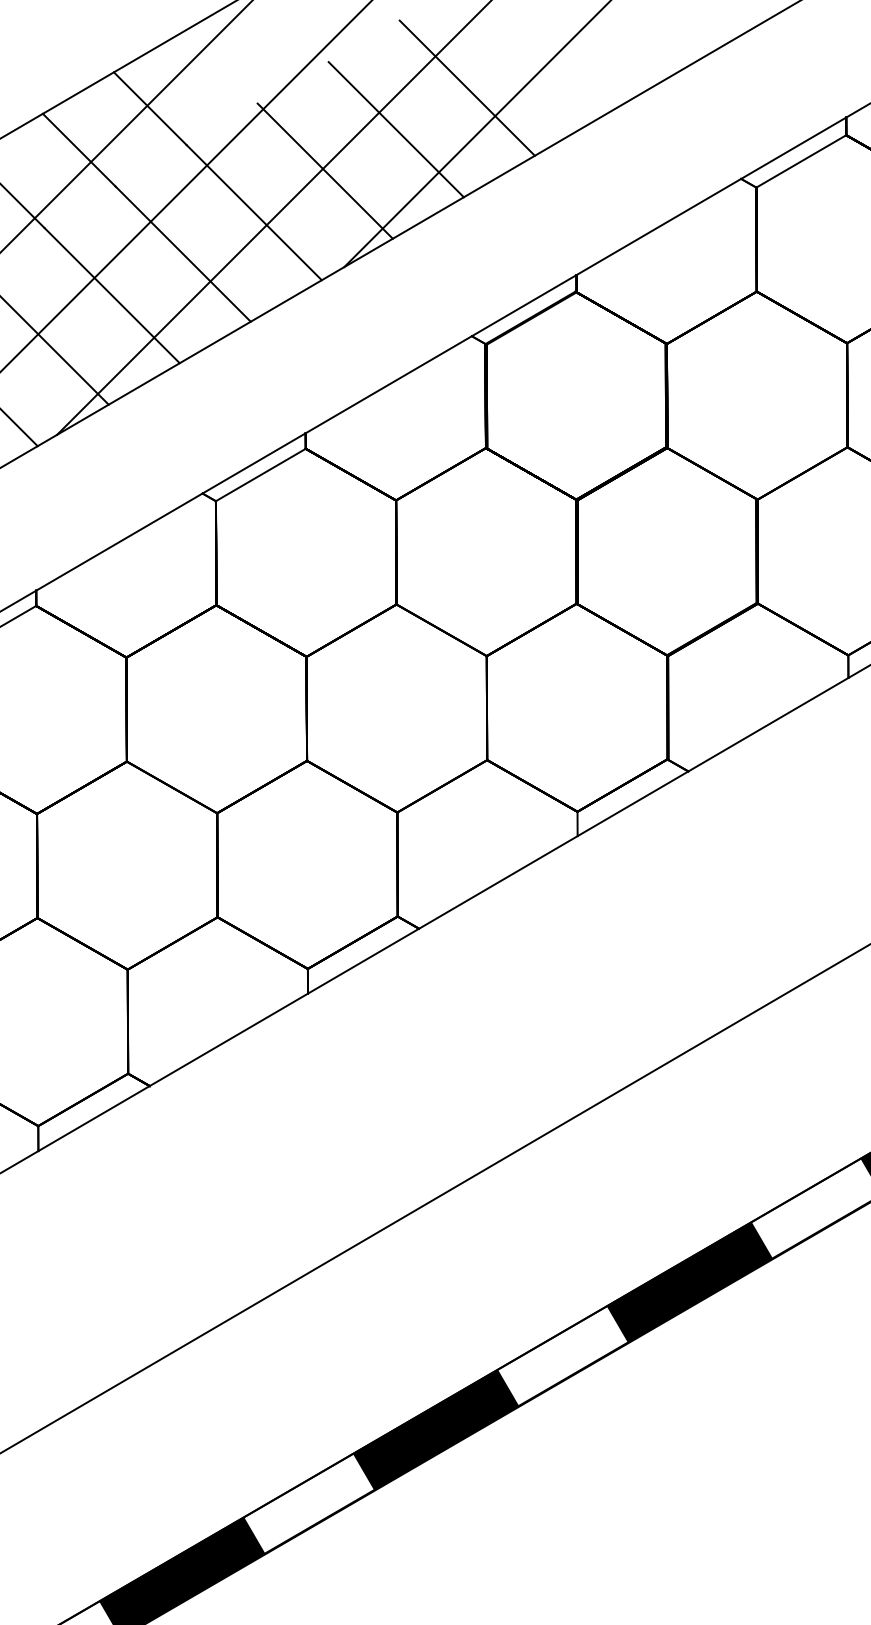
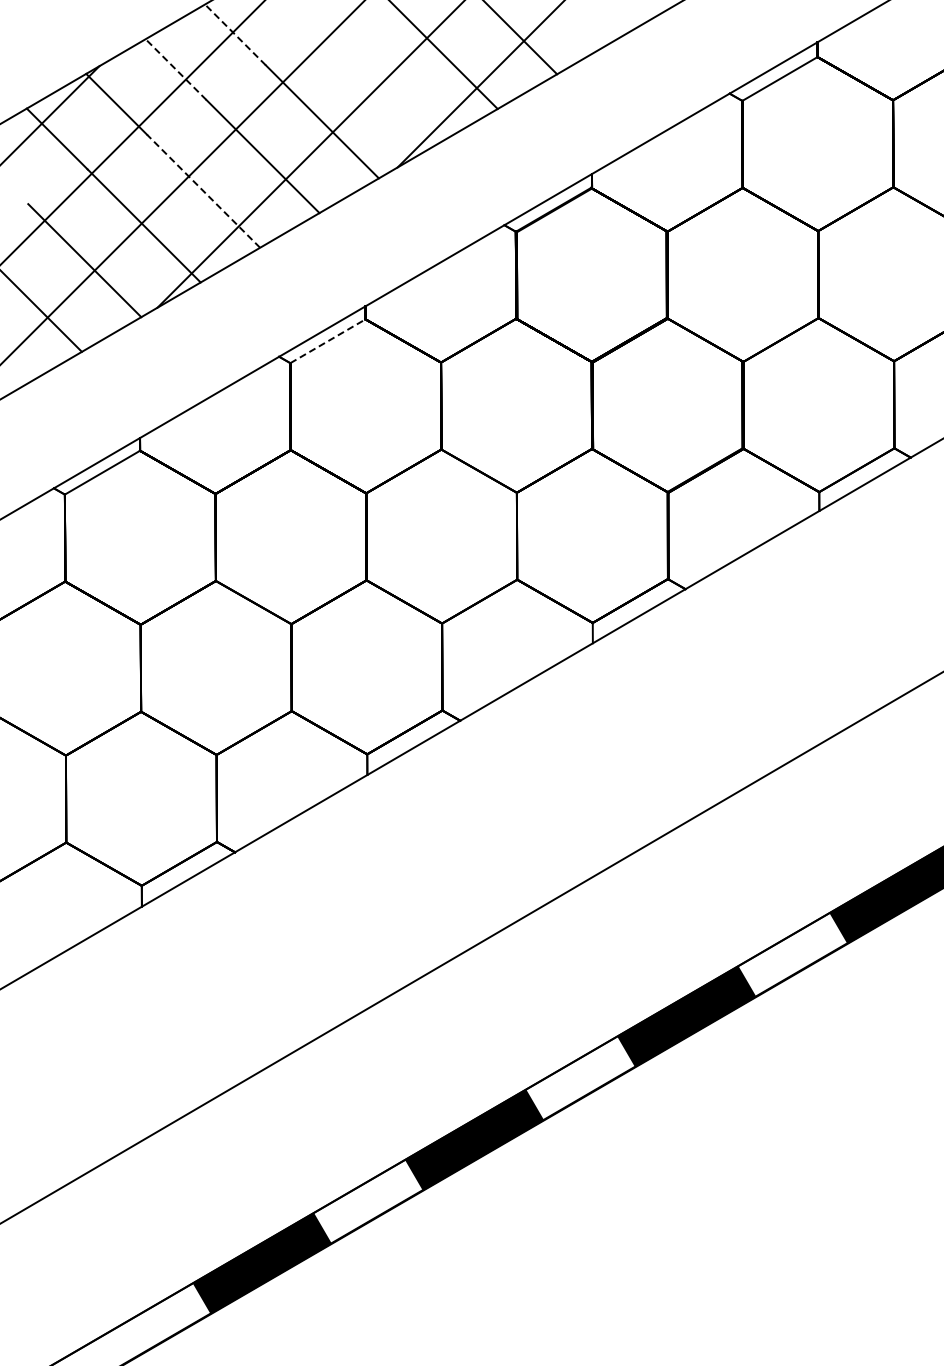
line: (150, 108) -> (235, 34), solid -> dashed
line: (78, 150) -> (175, 69), solid -> dashed
line: (324, 170) -> (381, 86), removed
line: (112, 295) -> (203, 191), solid -> dashed
line: (260, 475) -> (327, 341), solid -> dashed

